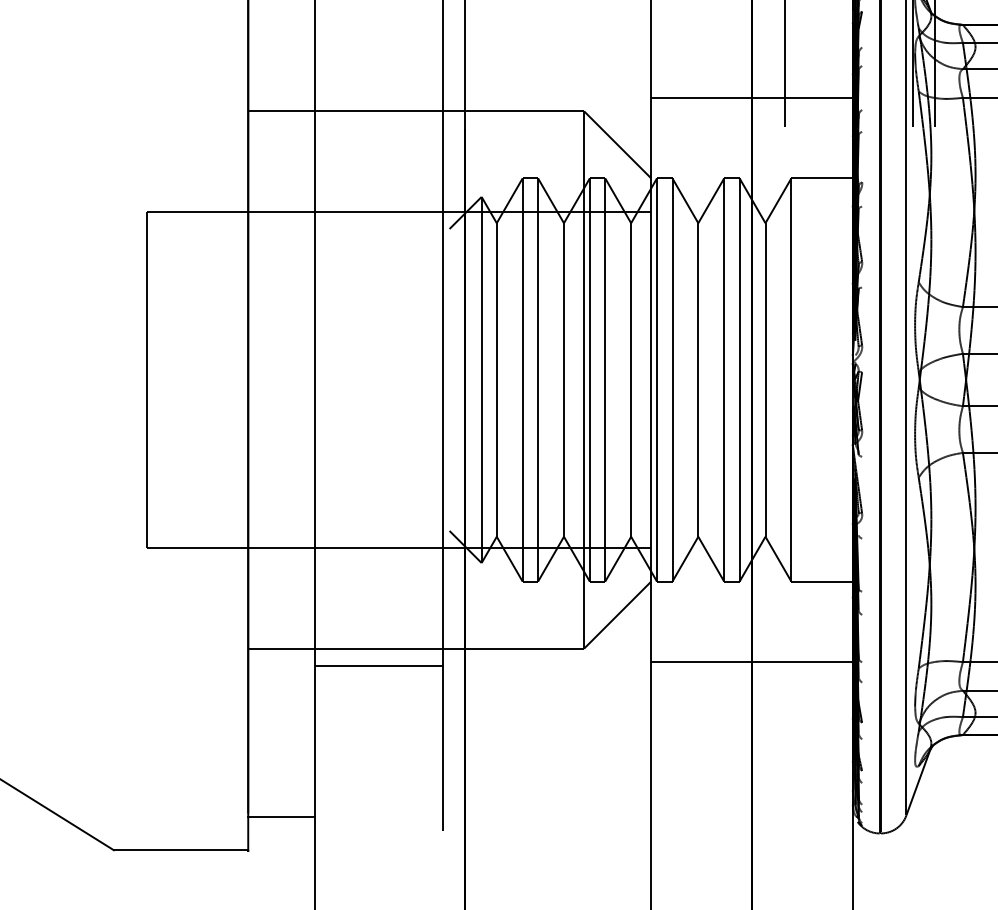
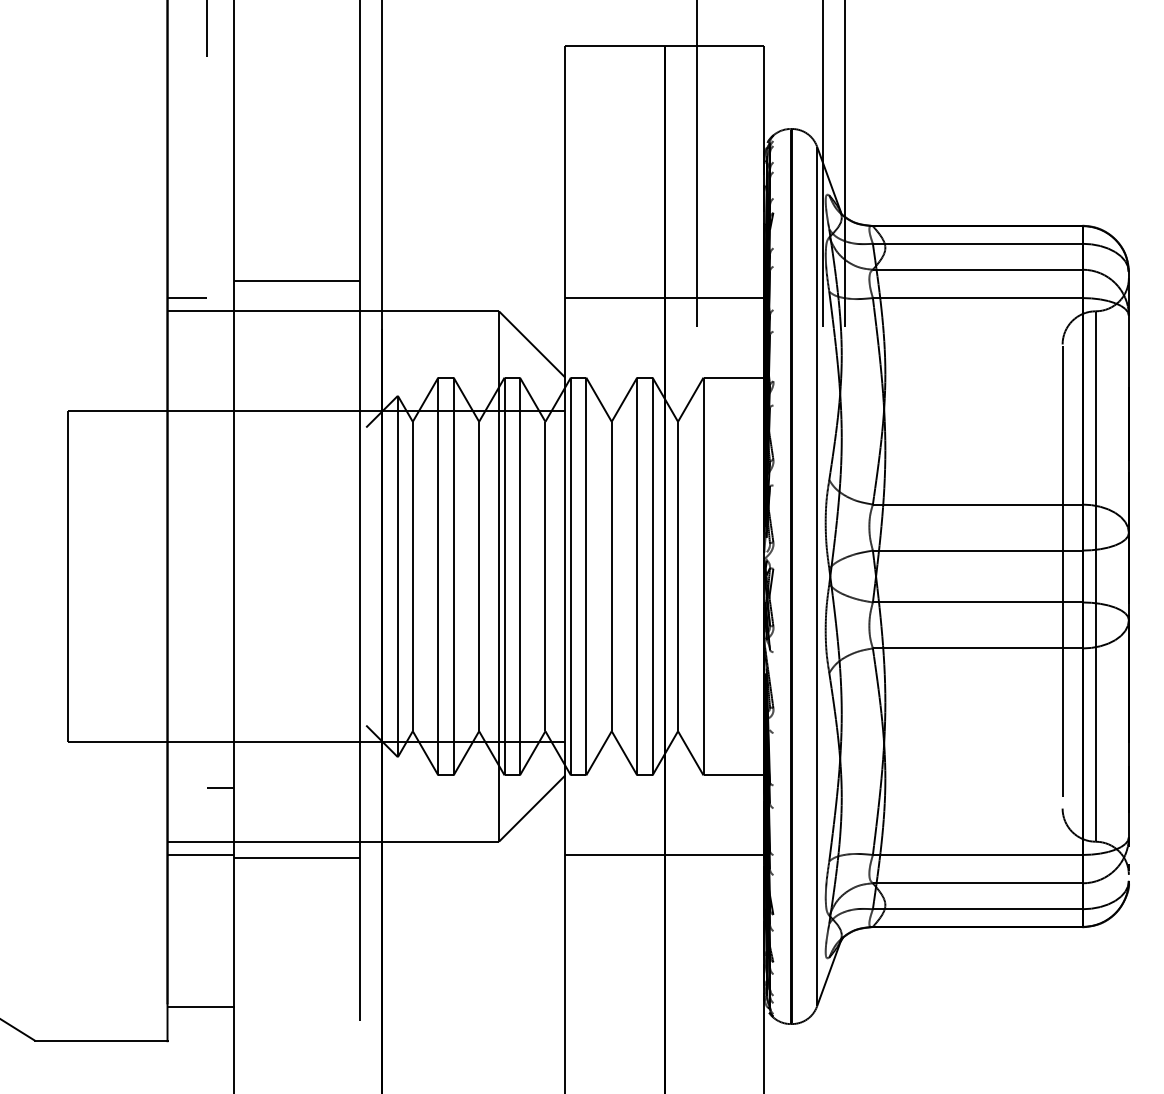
line: (378, 80) -> (296, 280), added
line: (268, 98) -> (187, 298), added
line: (301, 594) -> (220, 788), added
line: (281, 661) -> (200, 854), added

